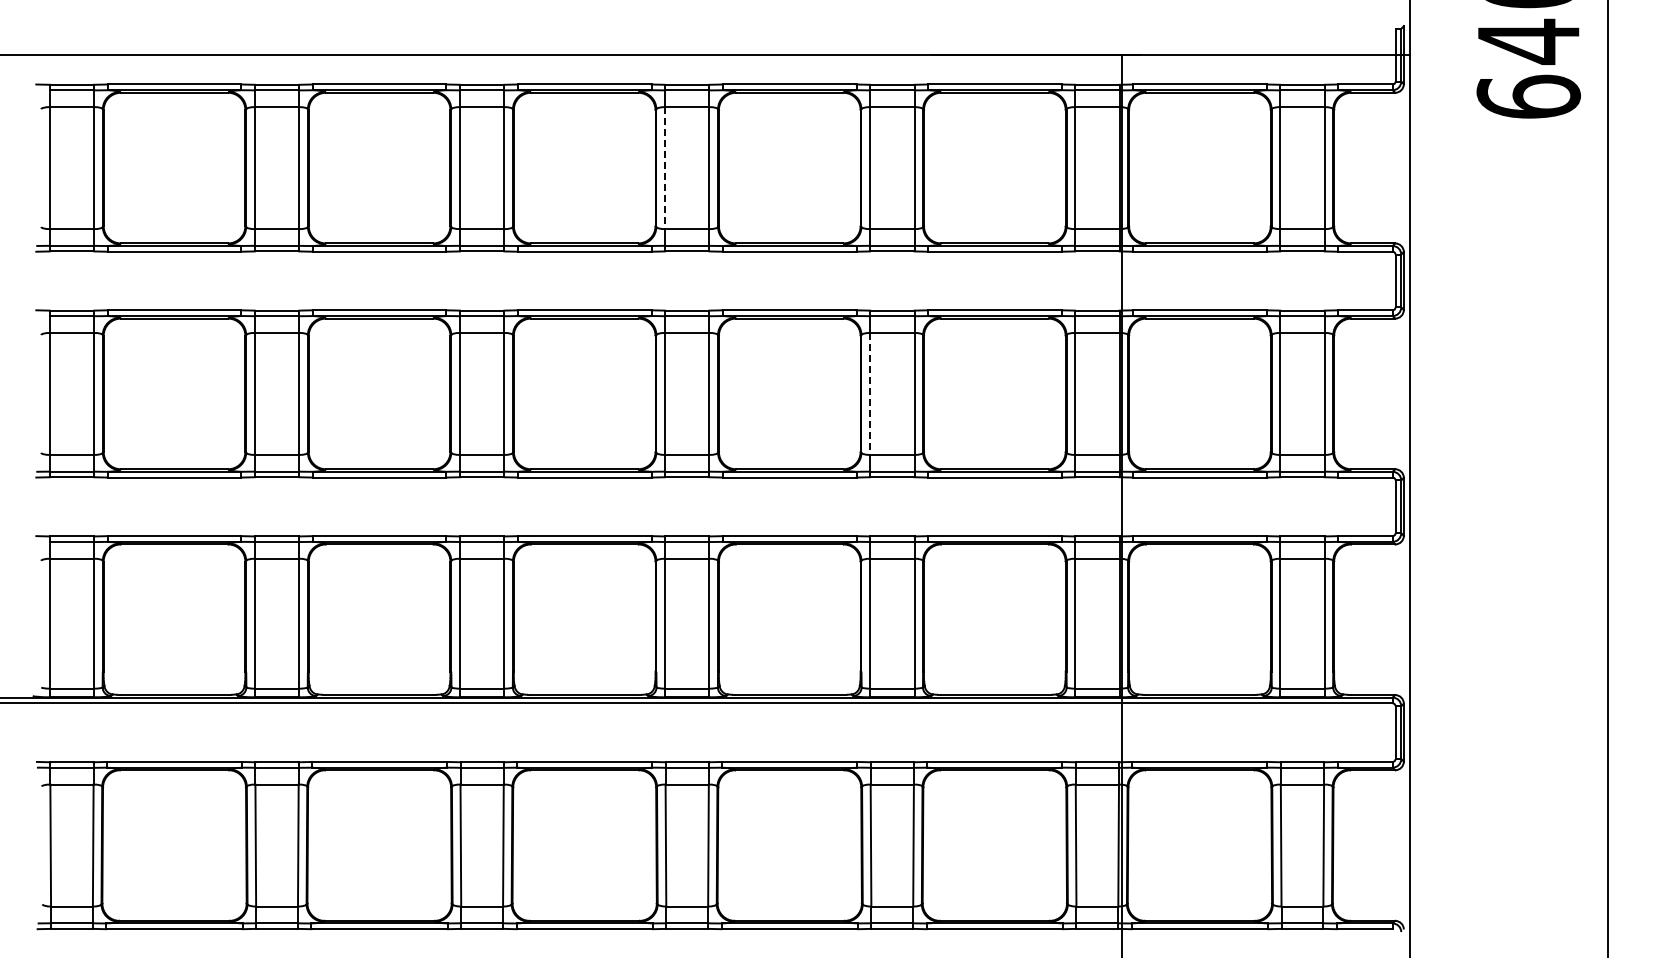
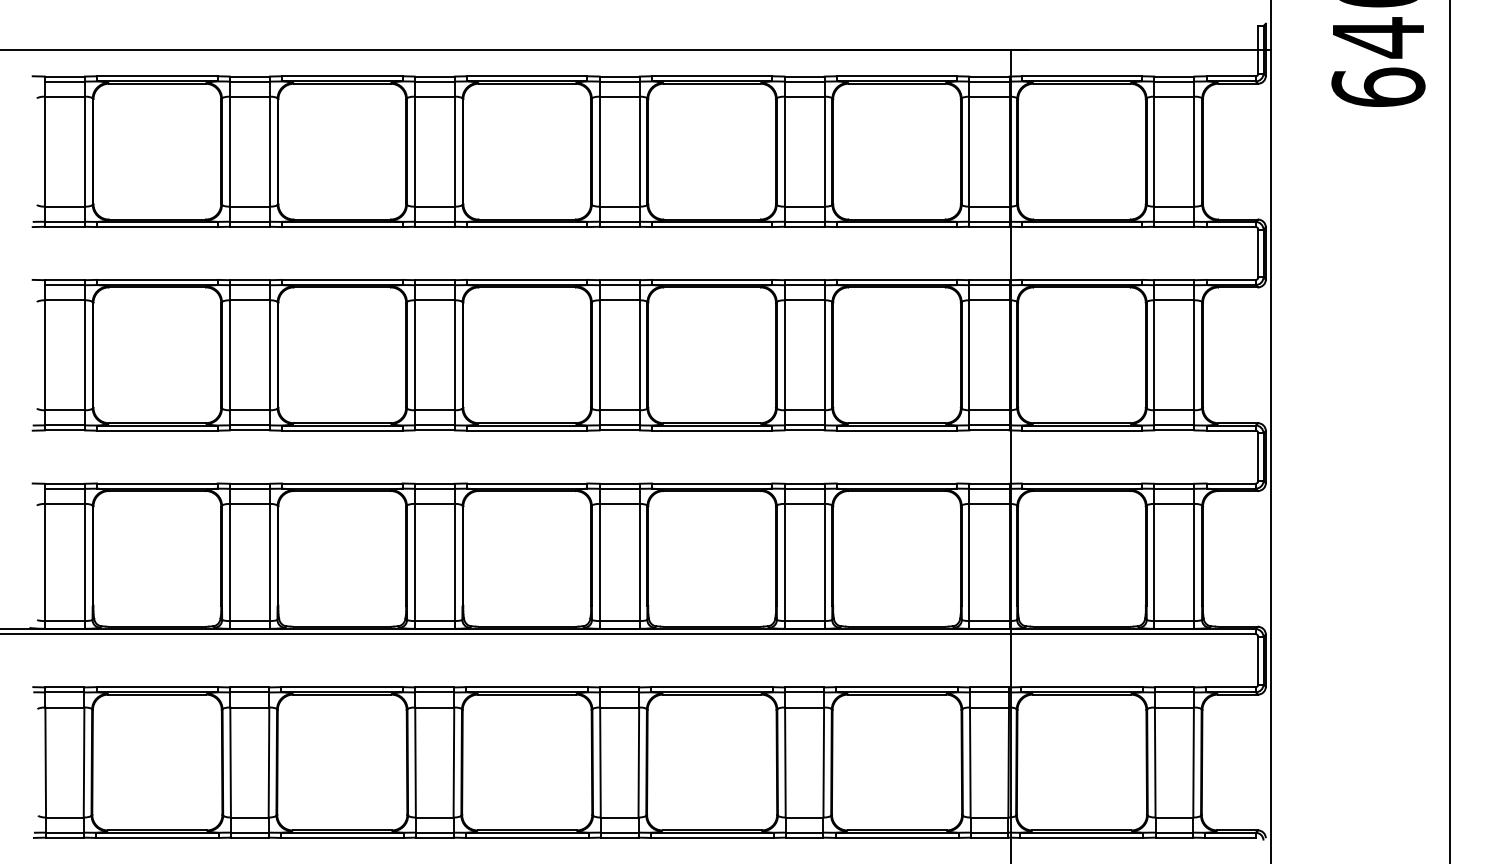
line: (664, 168) -> (599, 152), dashed -> solid
line: (870, 393) -> (784, 354), dashed -> solid

